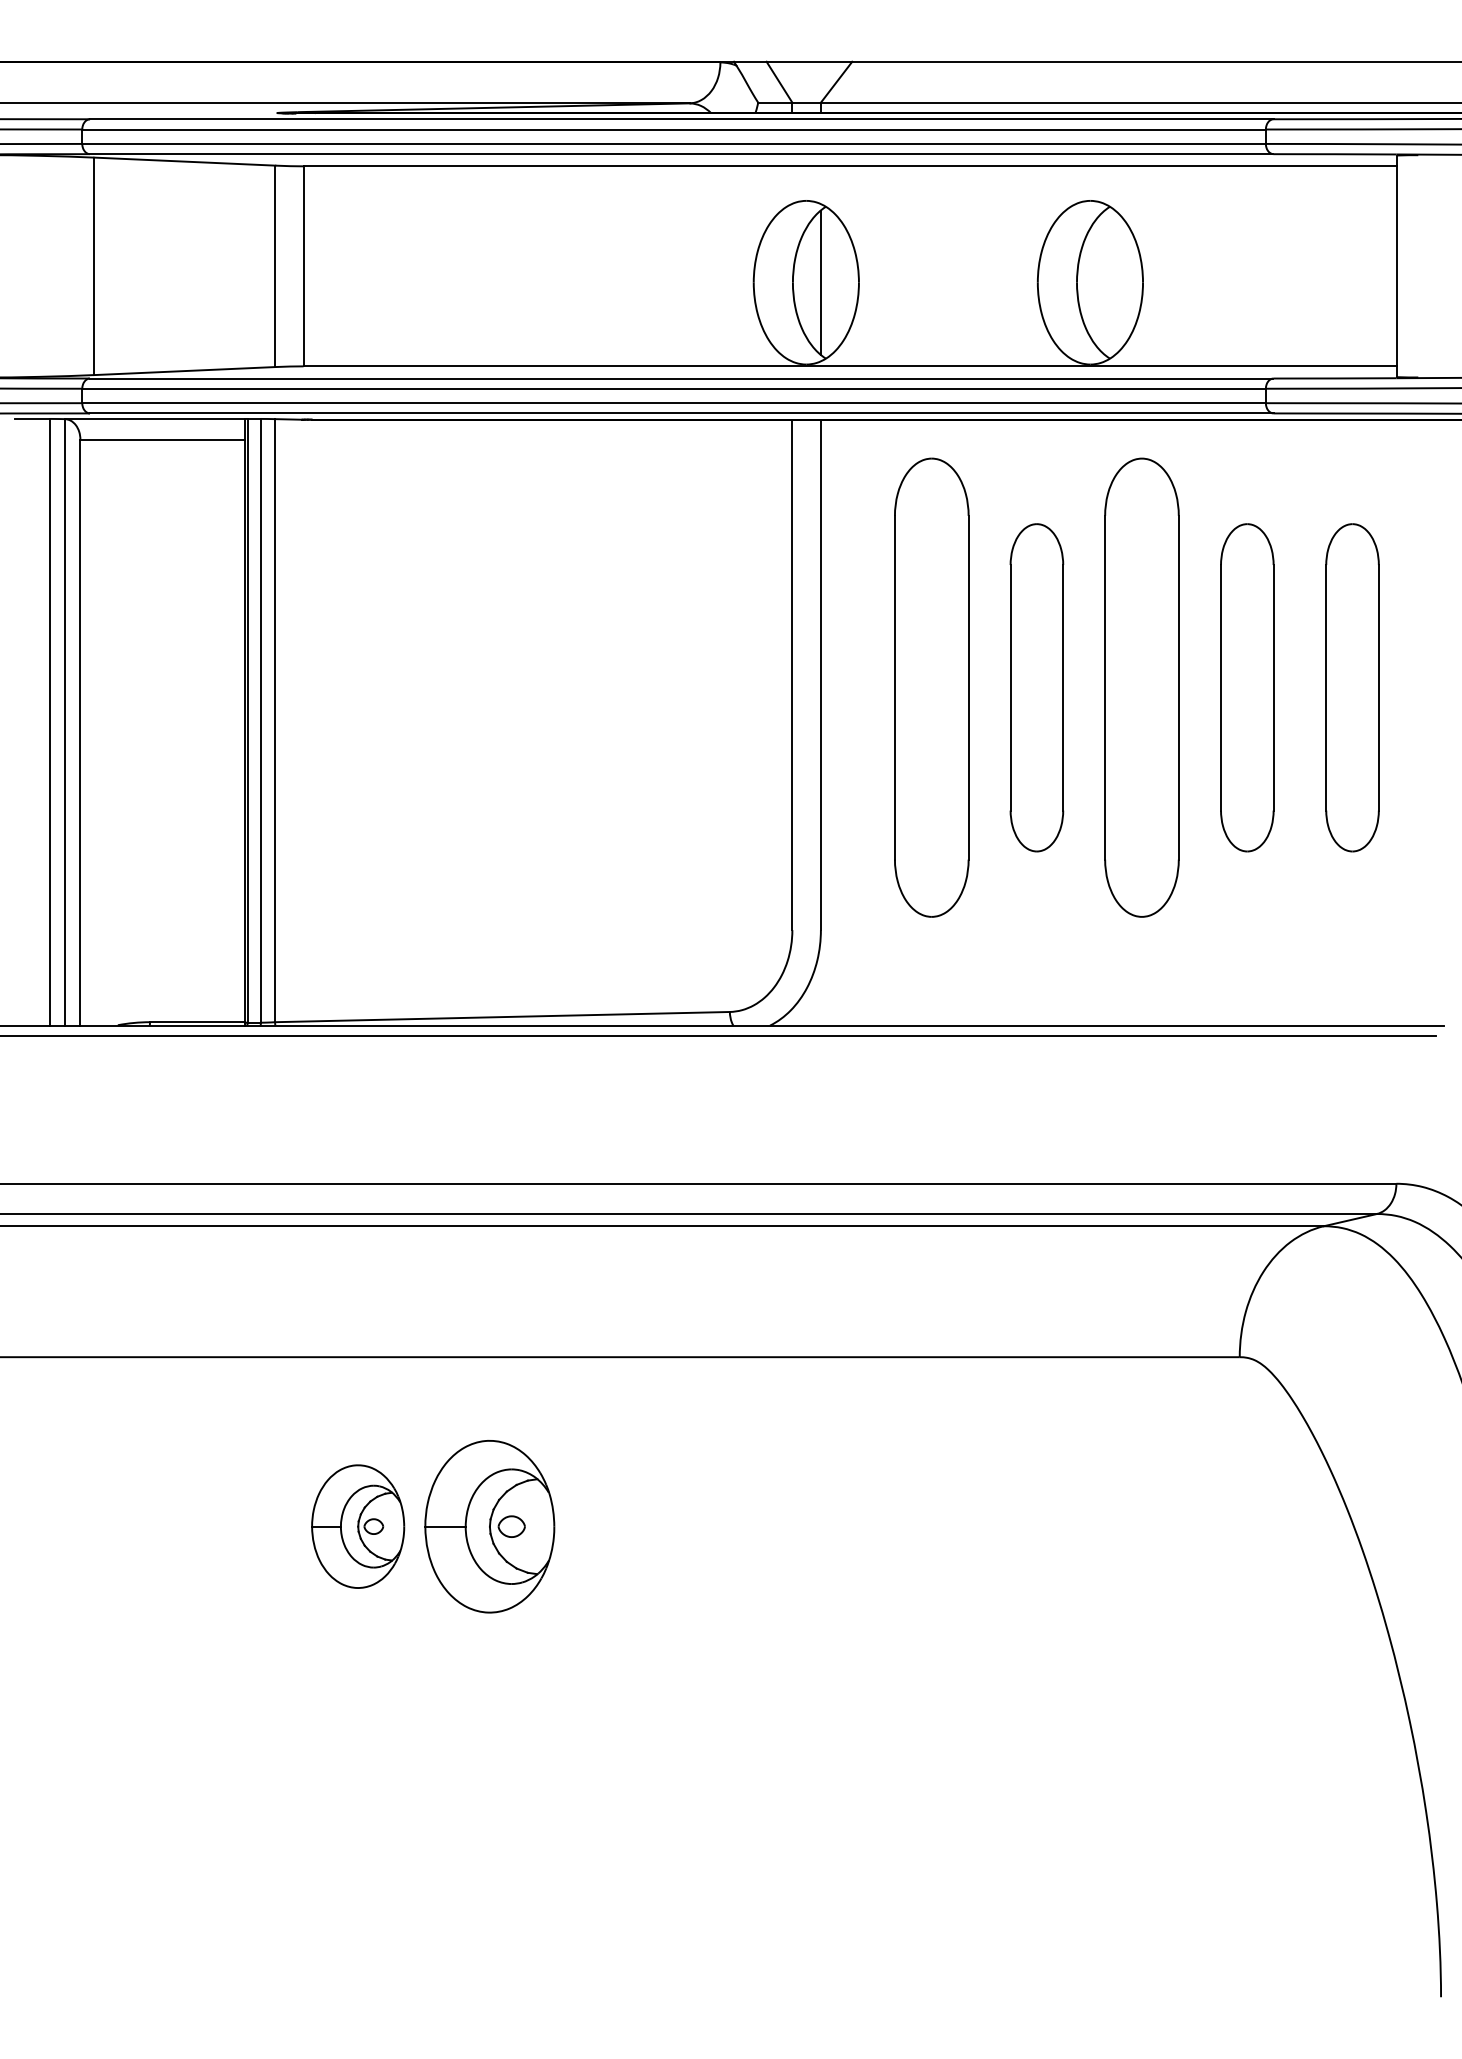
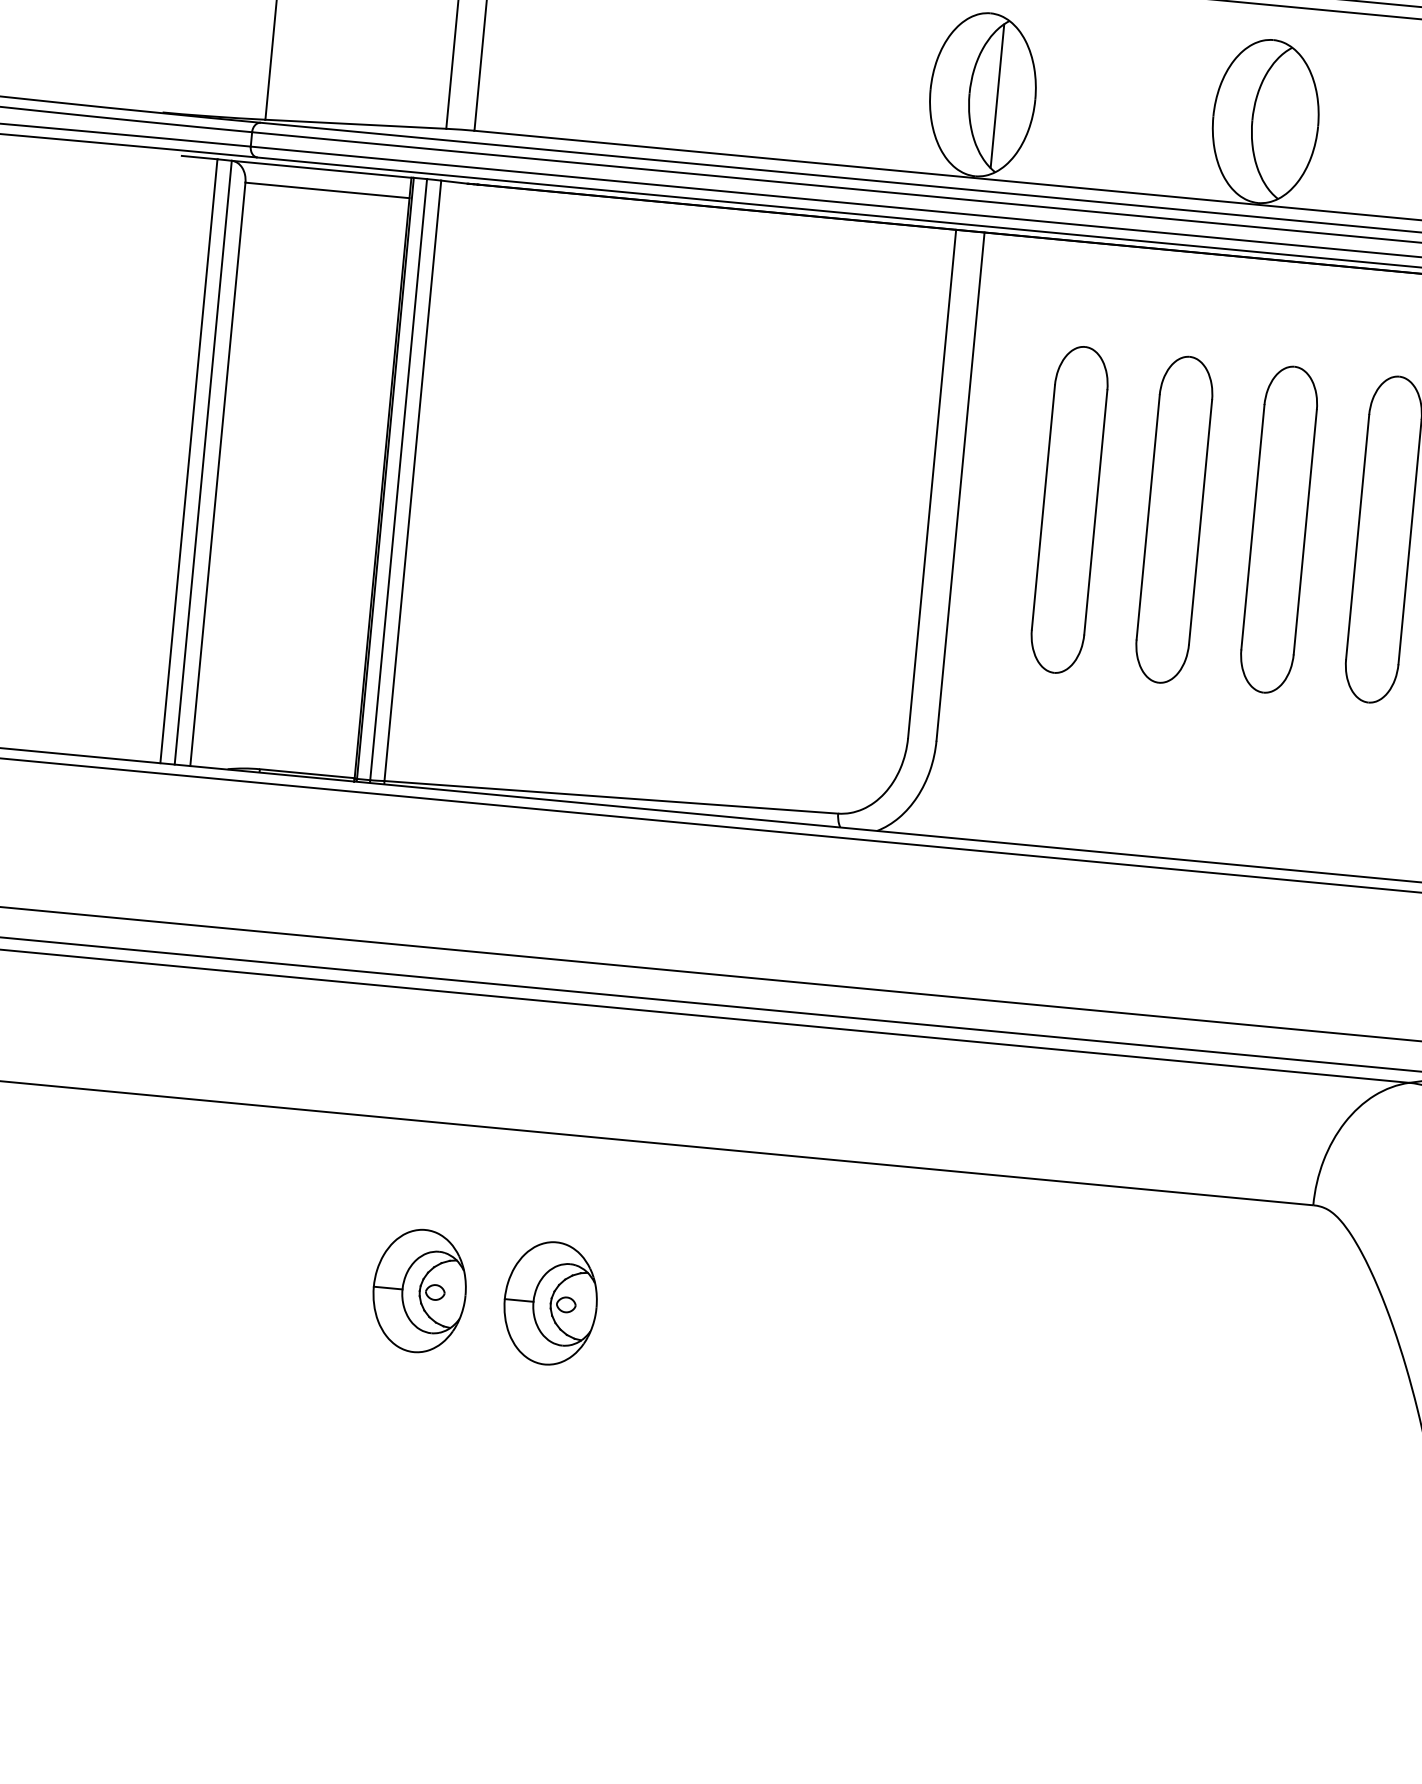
part: (931, 687) -> (1069, 509), size x0.71
part: (1142, 687) -> (1279, 529), size x0.71
part: (489, 1526) -> (550, 1303), size x0.71

